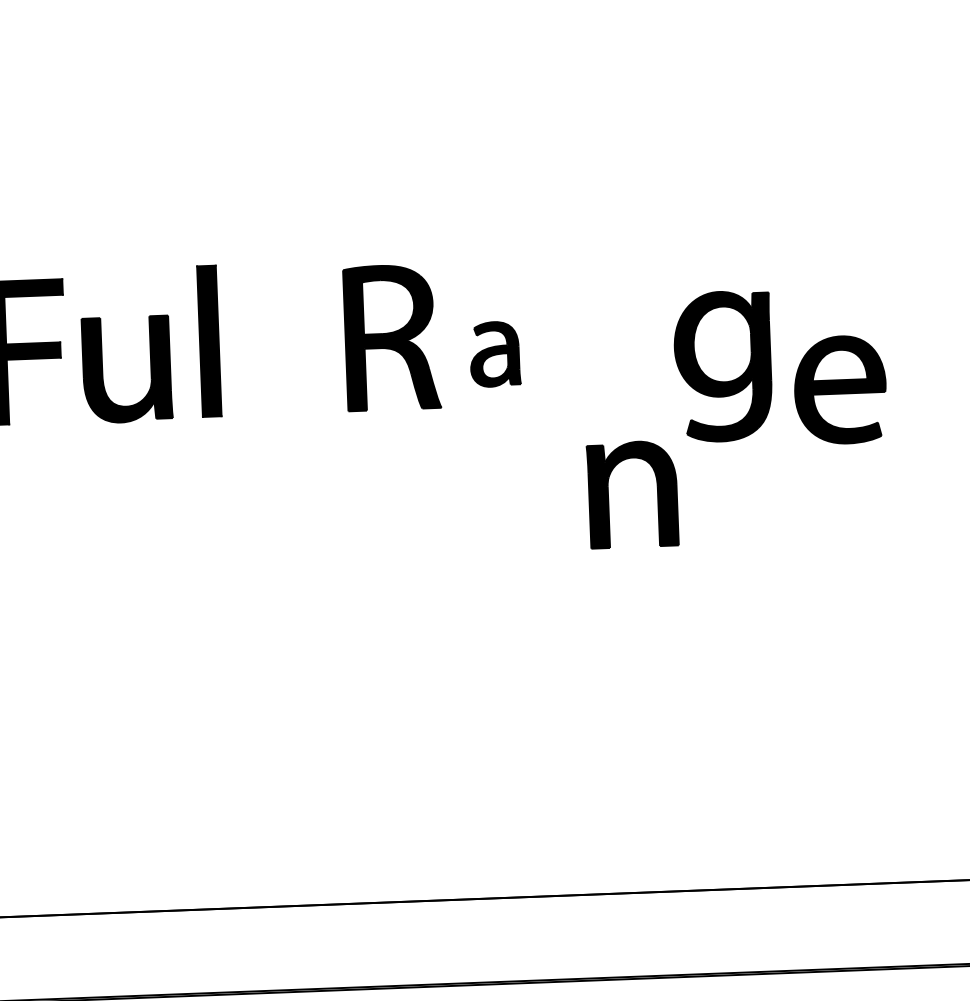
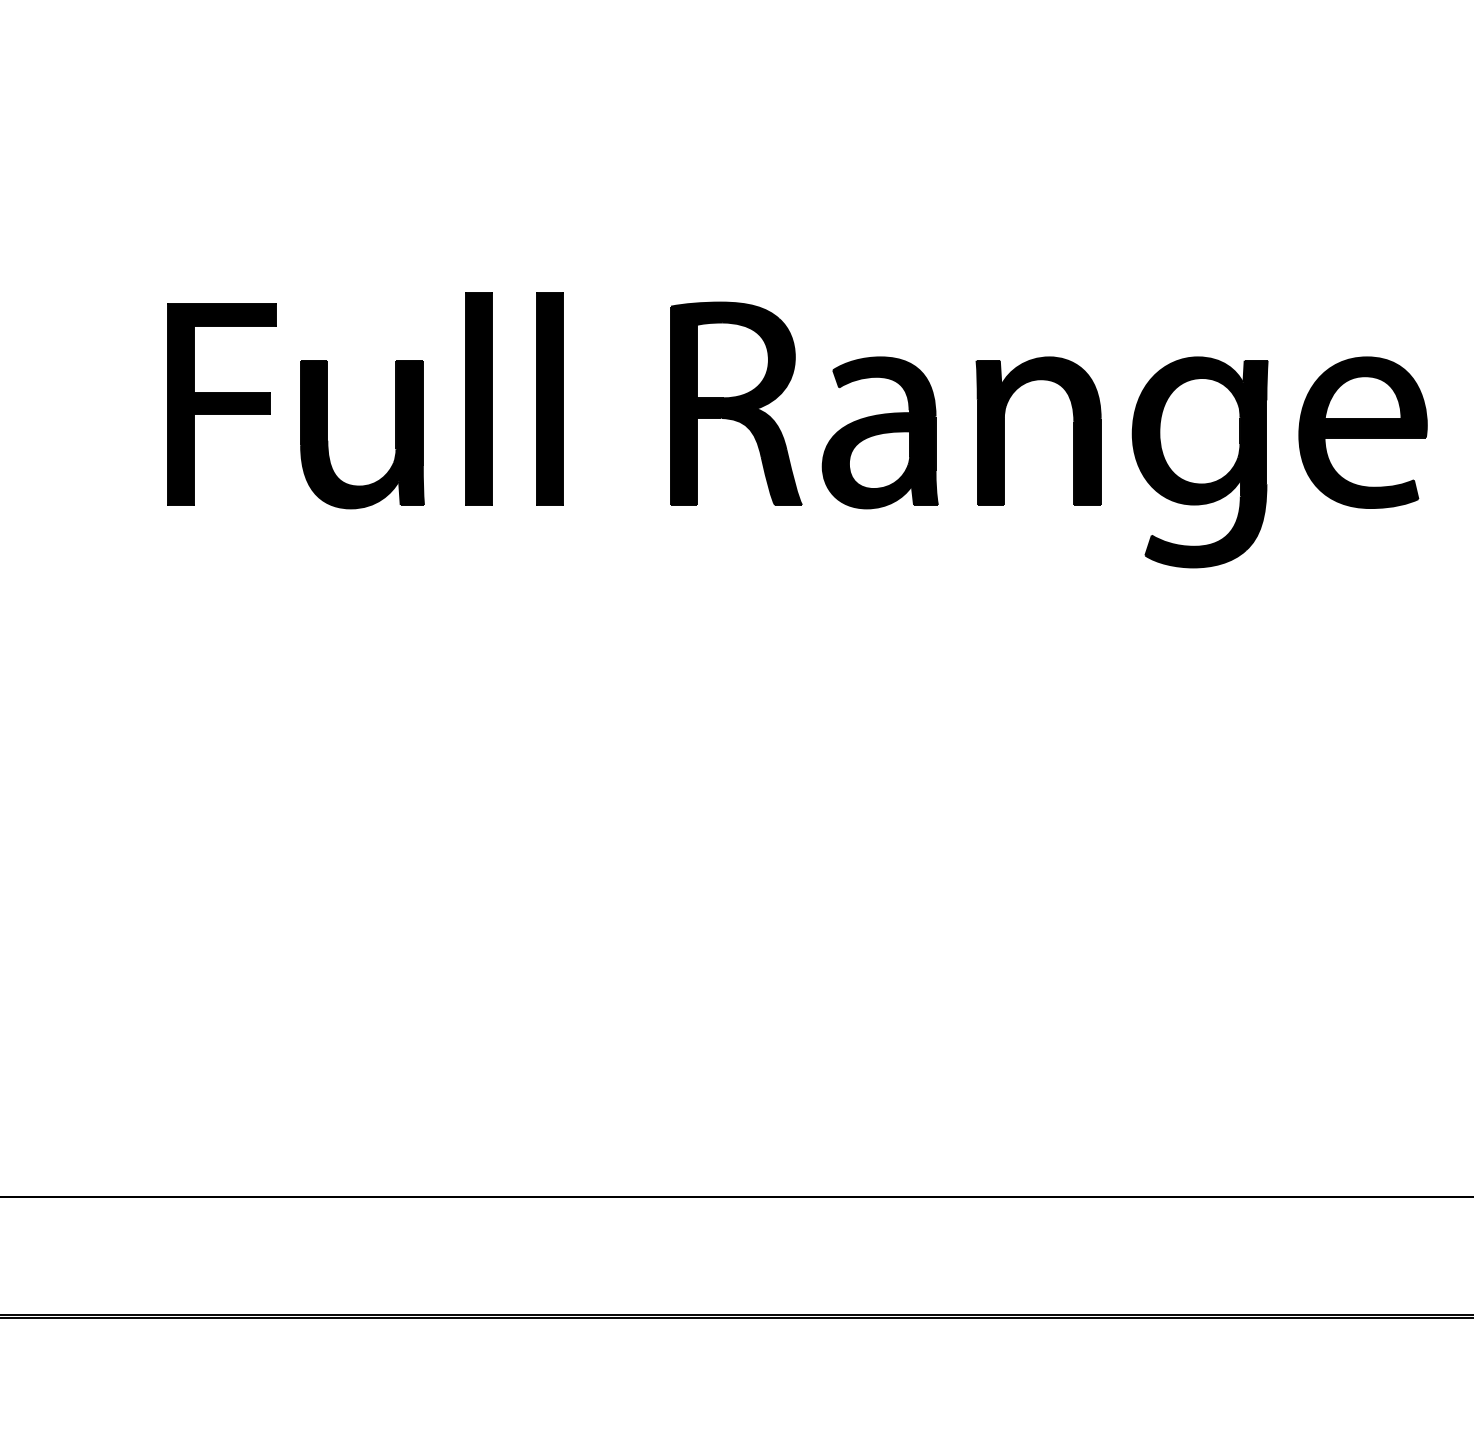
part: (259, 338) -> (549, 398), added
part: (494, 354) -> (879, 432), size x1.67
part: (840, 389) -> (1362, 432), moved
part: (608, 494) -> (1004, 430), moved

